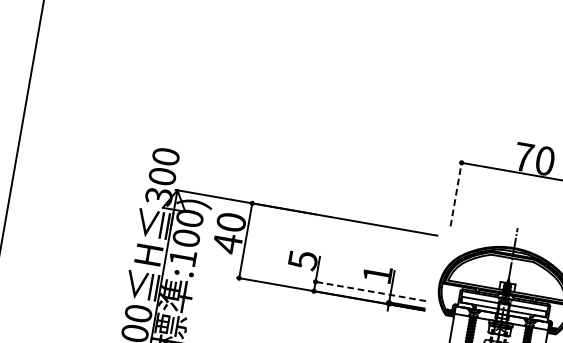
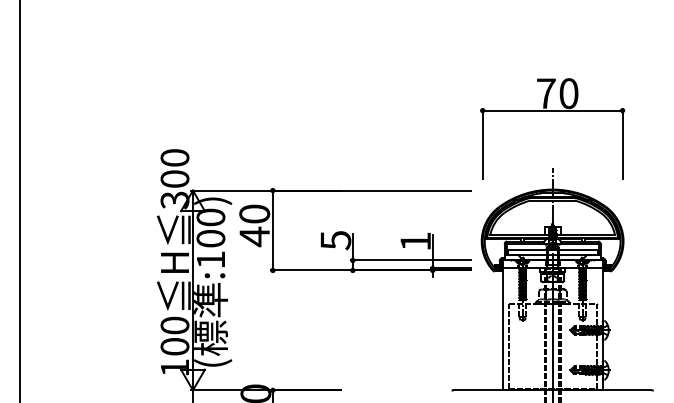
line: (456, 193) -> (482, 143), dashed -> solid
line: (369, 291) -> (410, 260), dashed -> solid

